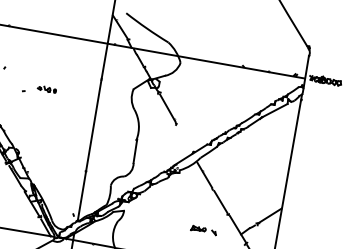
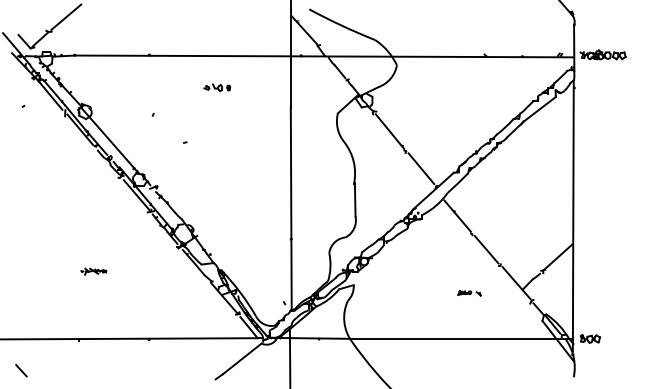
part: (46, 89) -> (216, 87), moved
line: (185, 137) -> (421, 168), added
part: (203, 230) -> (469, 293), size x0.62

